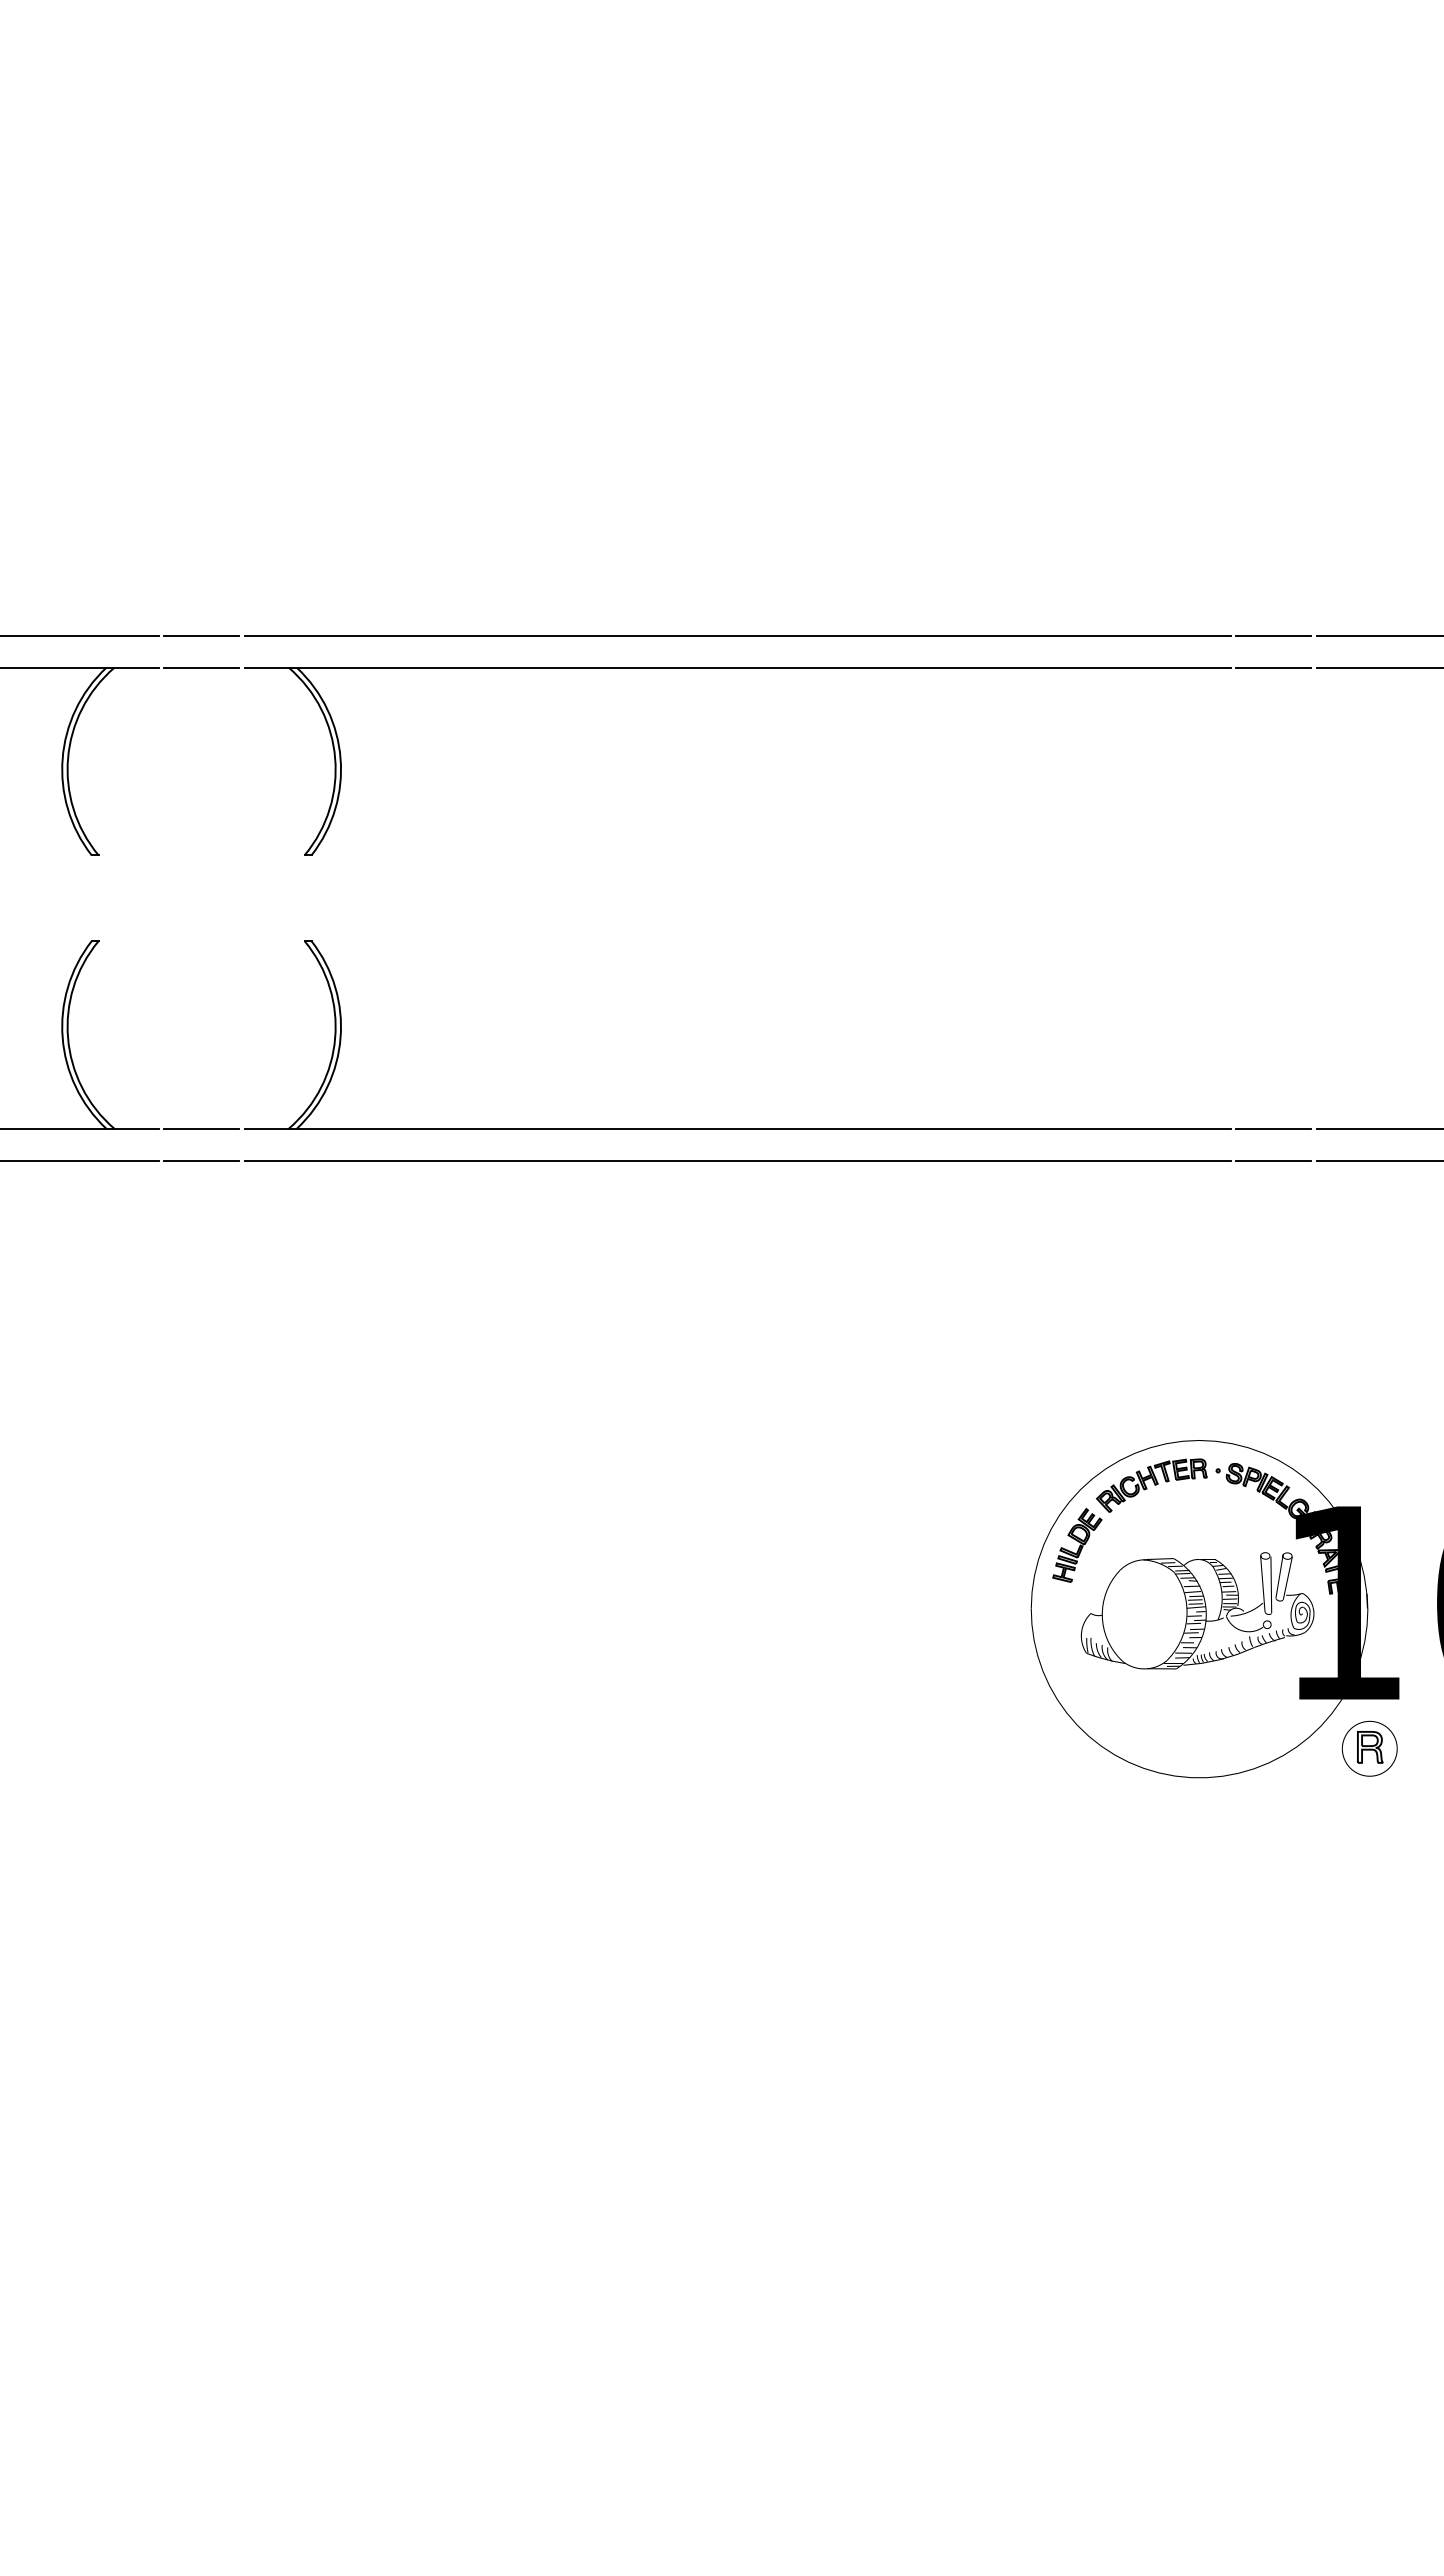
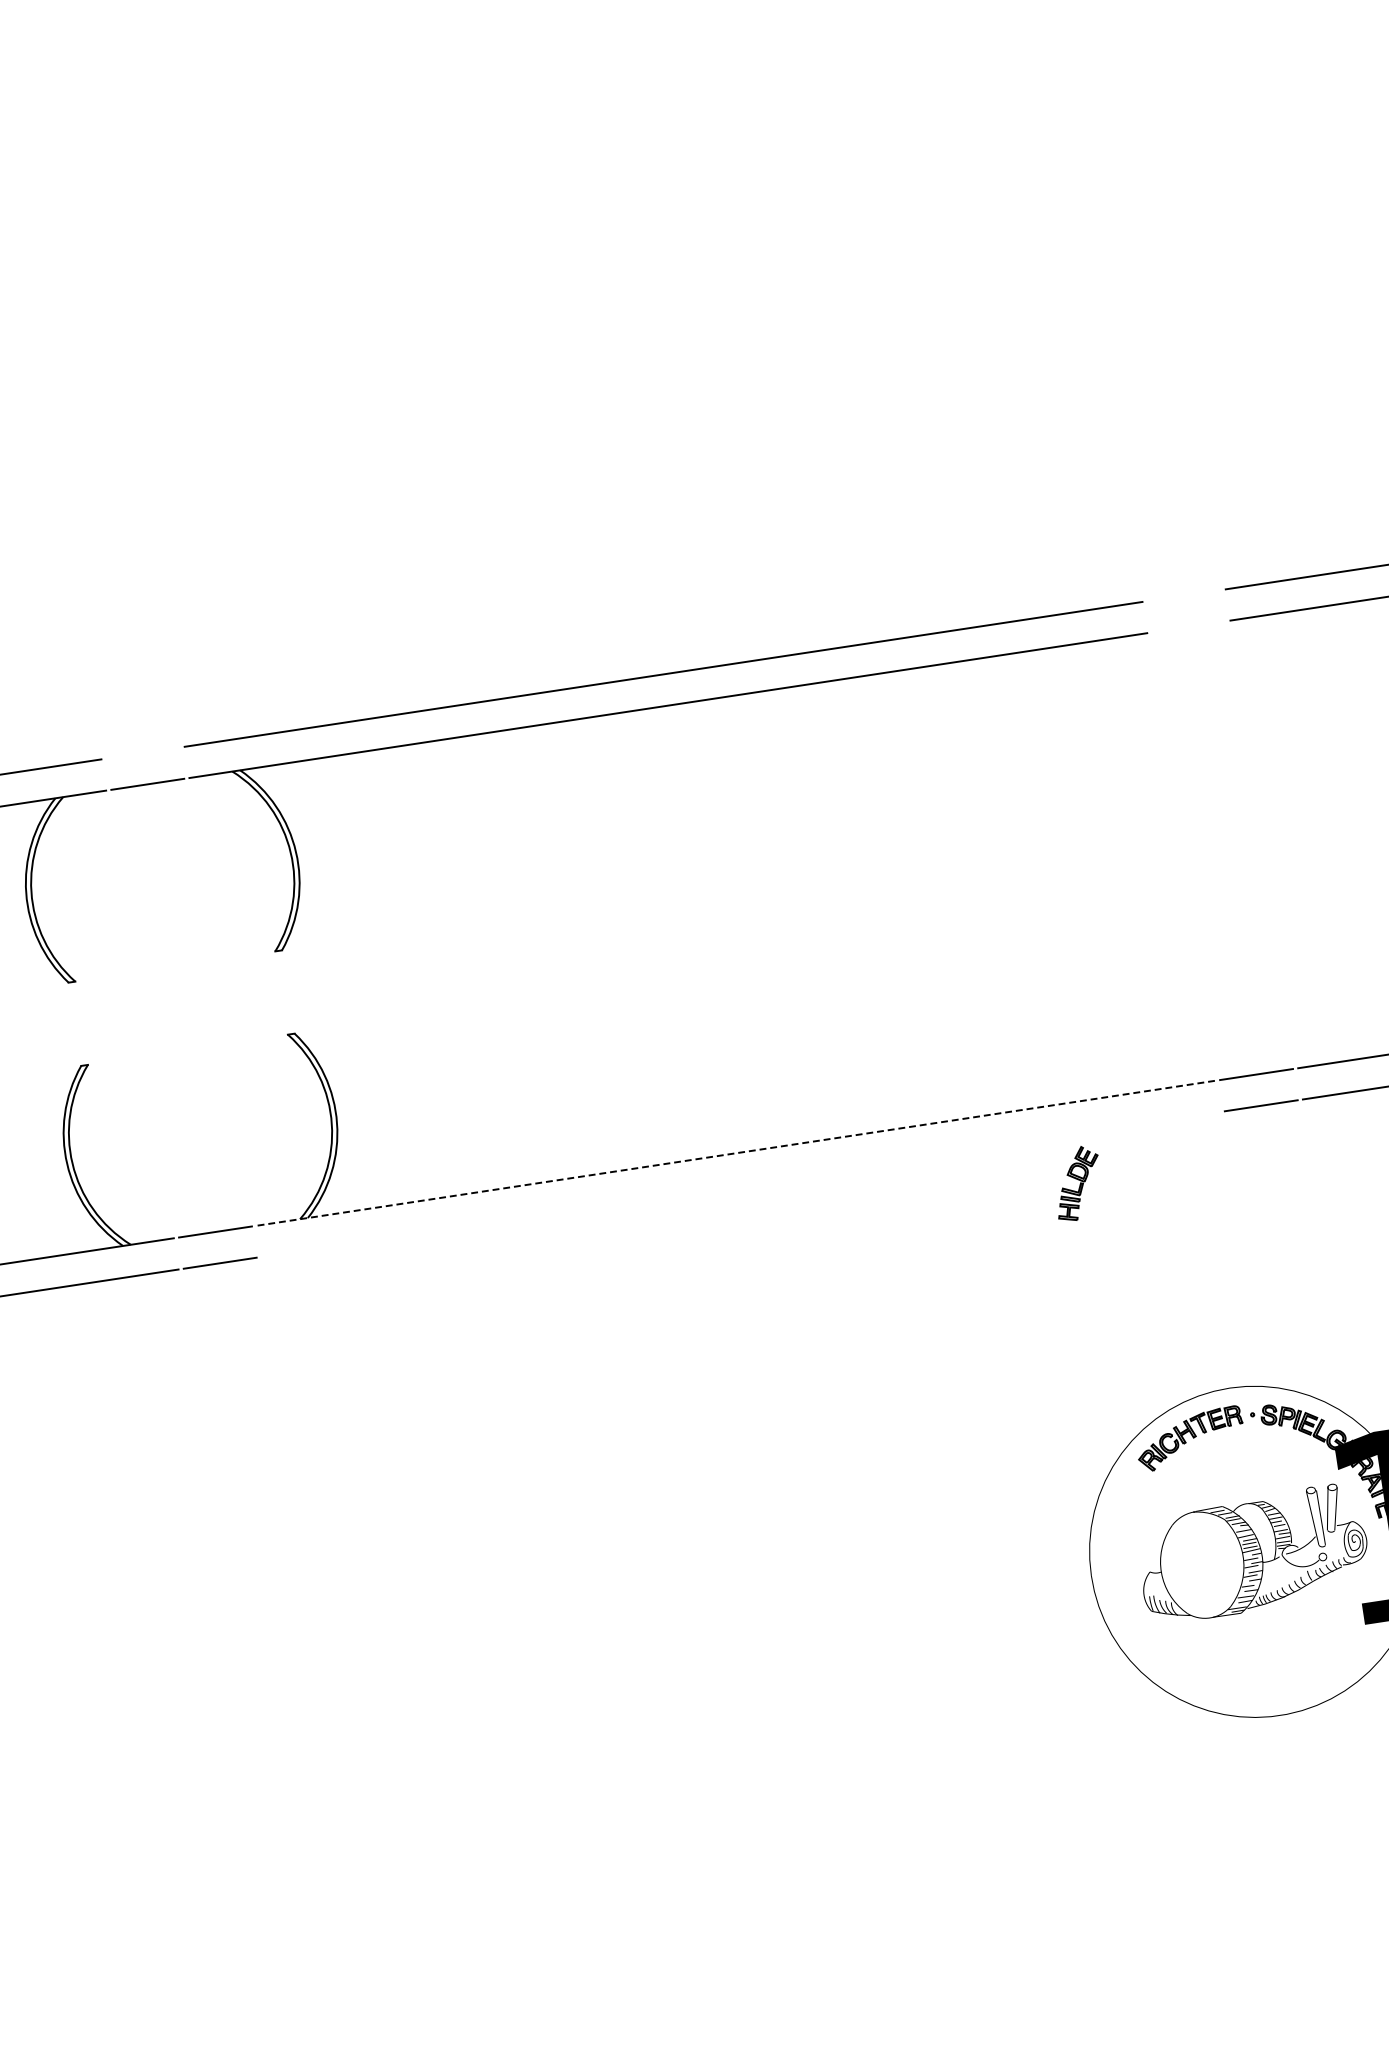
line: (201, 635) -> (142, 753), removed
line: (1273, 635) -> (1183, 595), removed
line: (1273, 667) -> (1188, 626), removed
line: (737, 1128) -> (735, 1153), solid -> dashed
line: (737, 1160) -> (740, 1184), removed
part: (1077, 1545) -> (1077, 1183), moved

